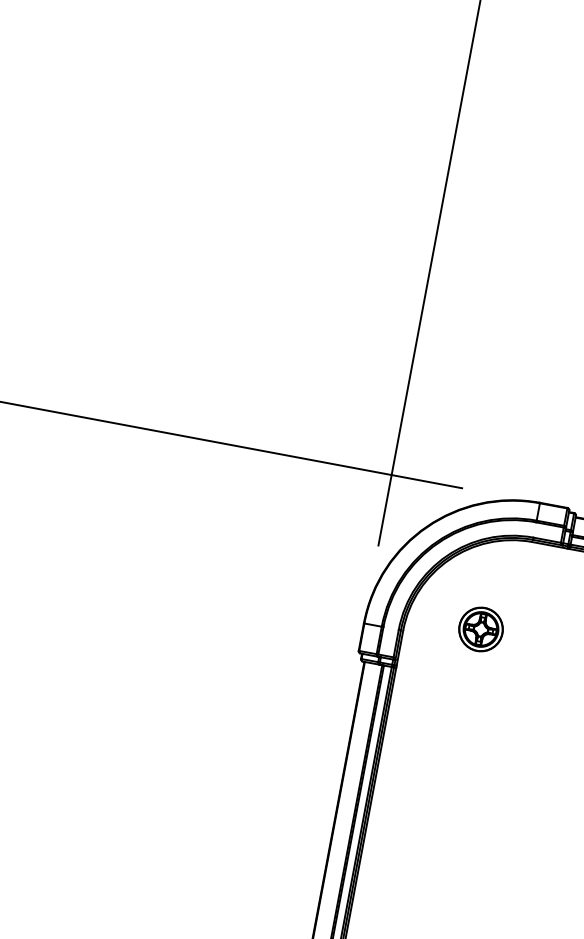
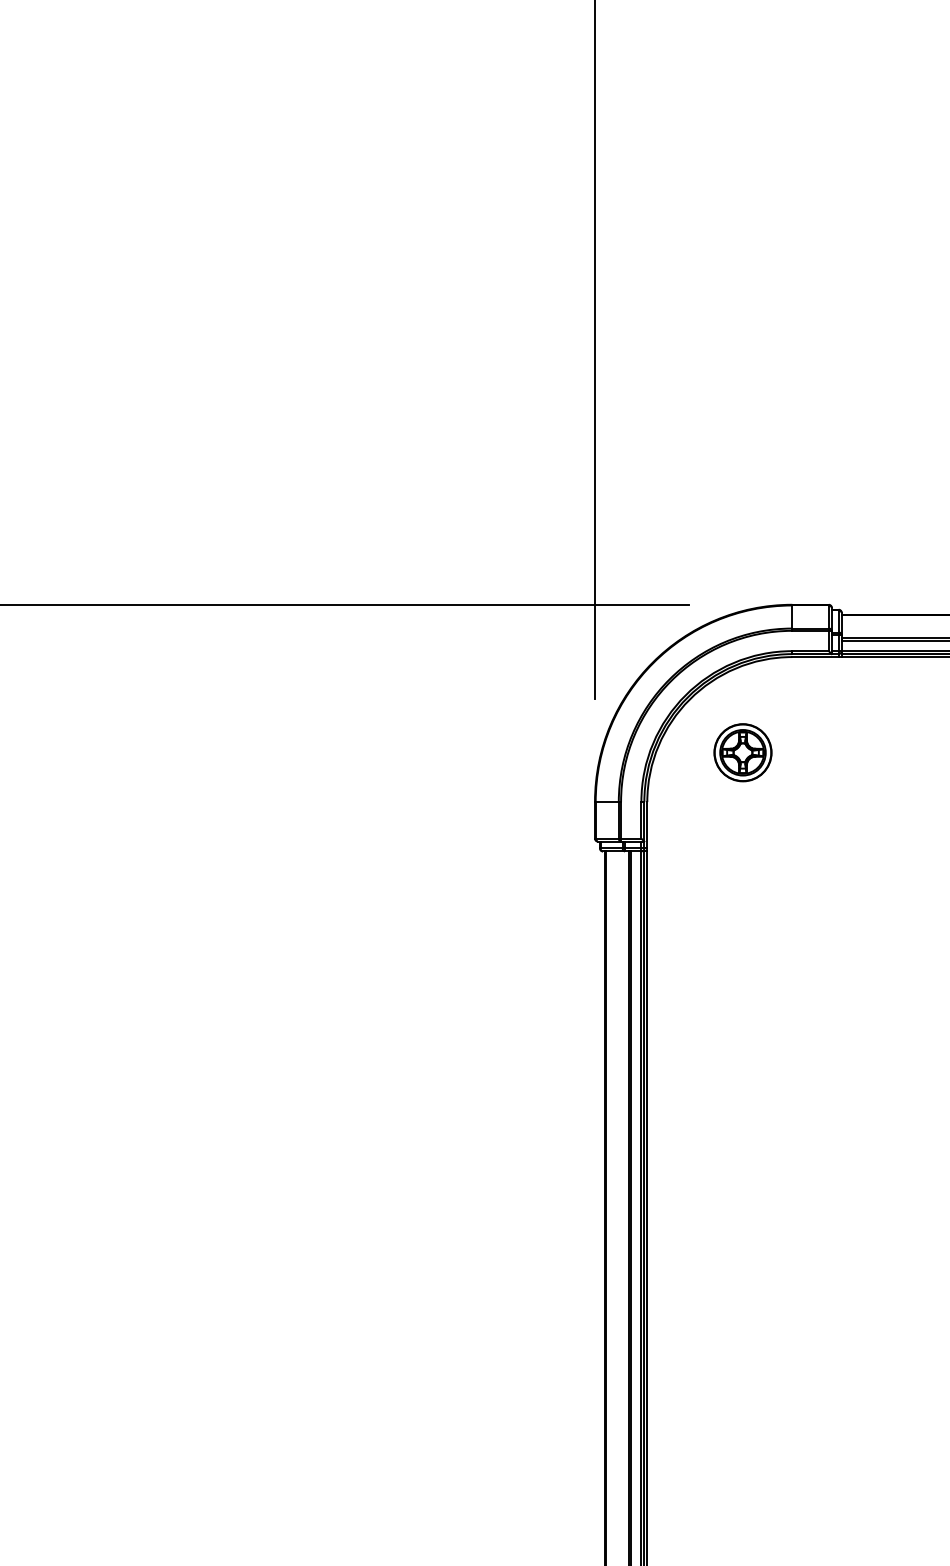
part: (480, 629) -> (742, 752), moved

